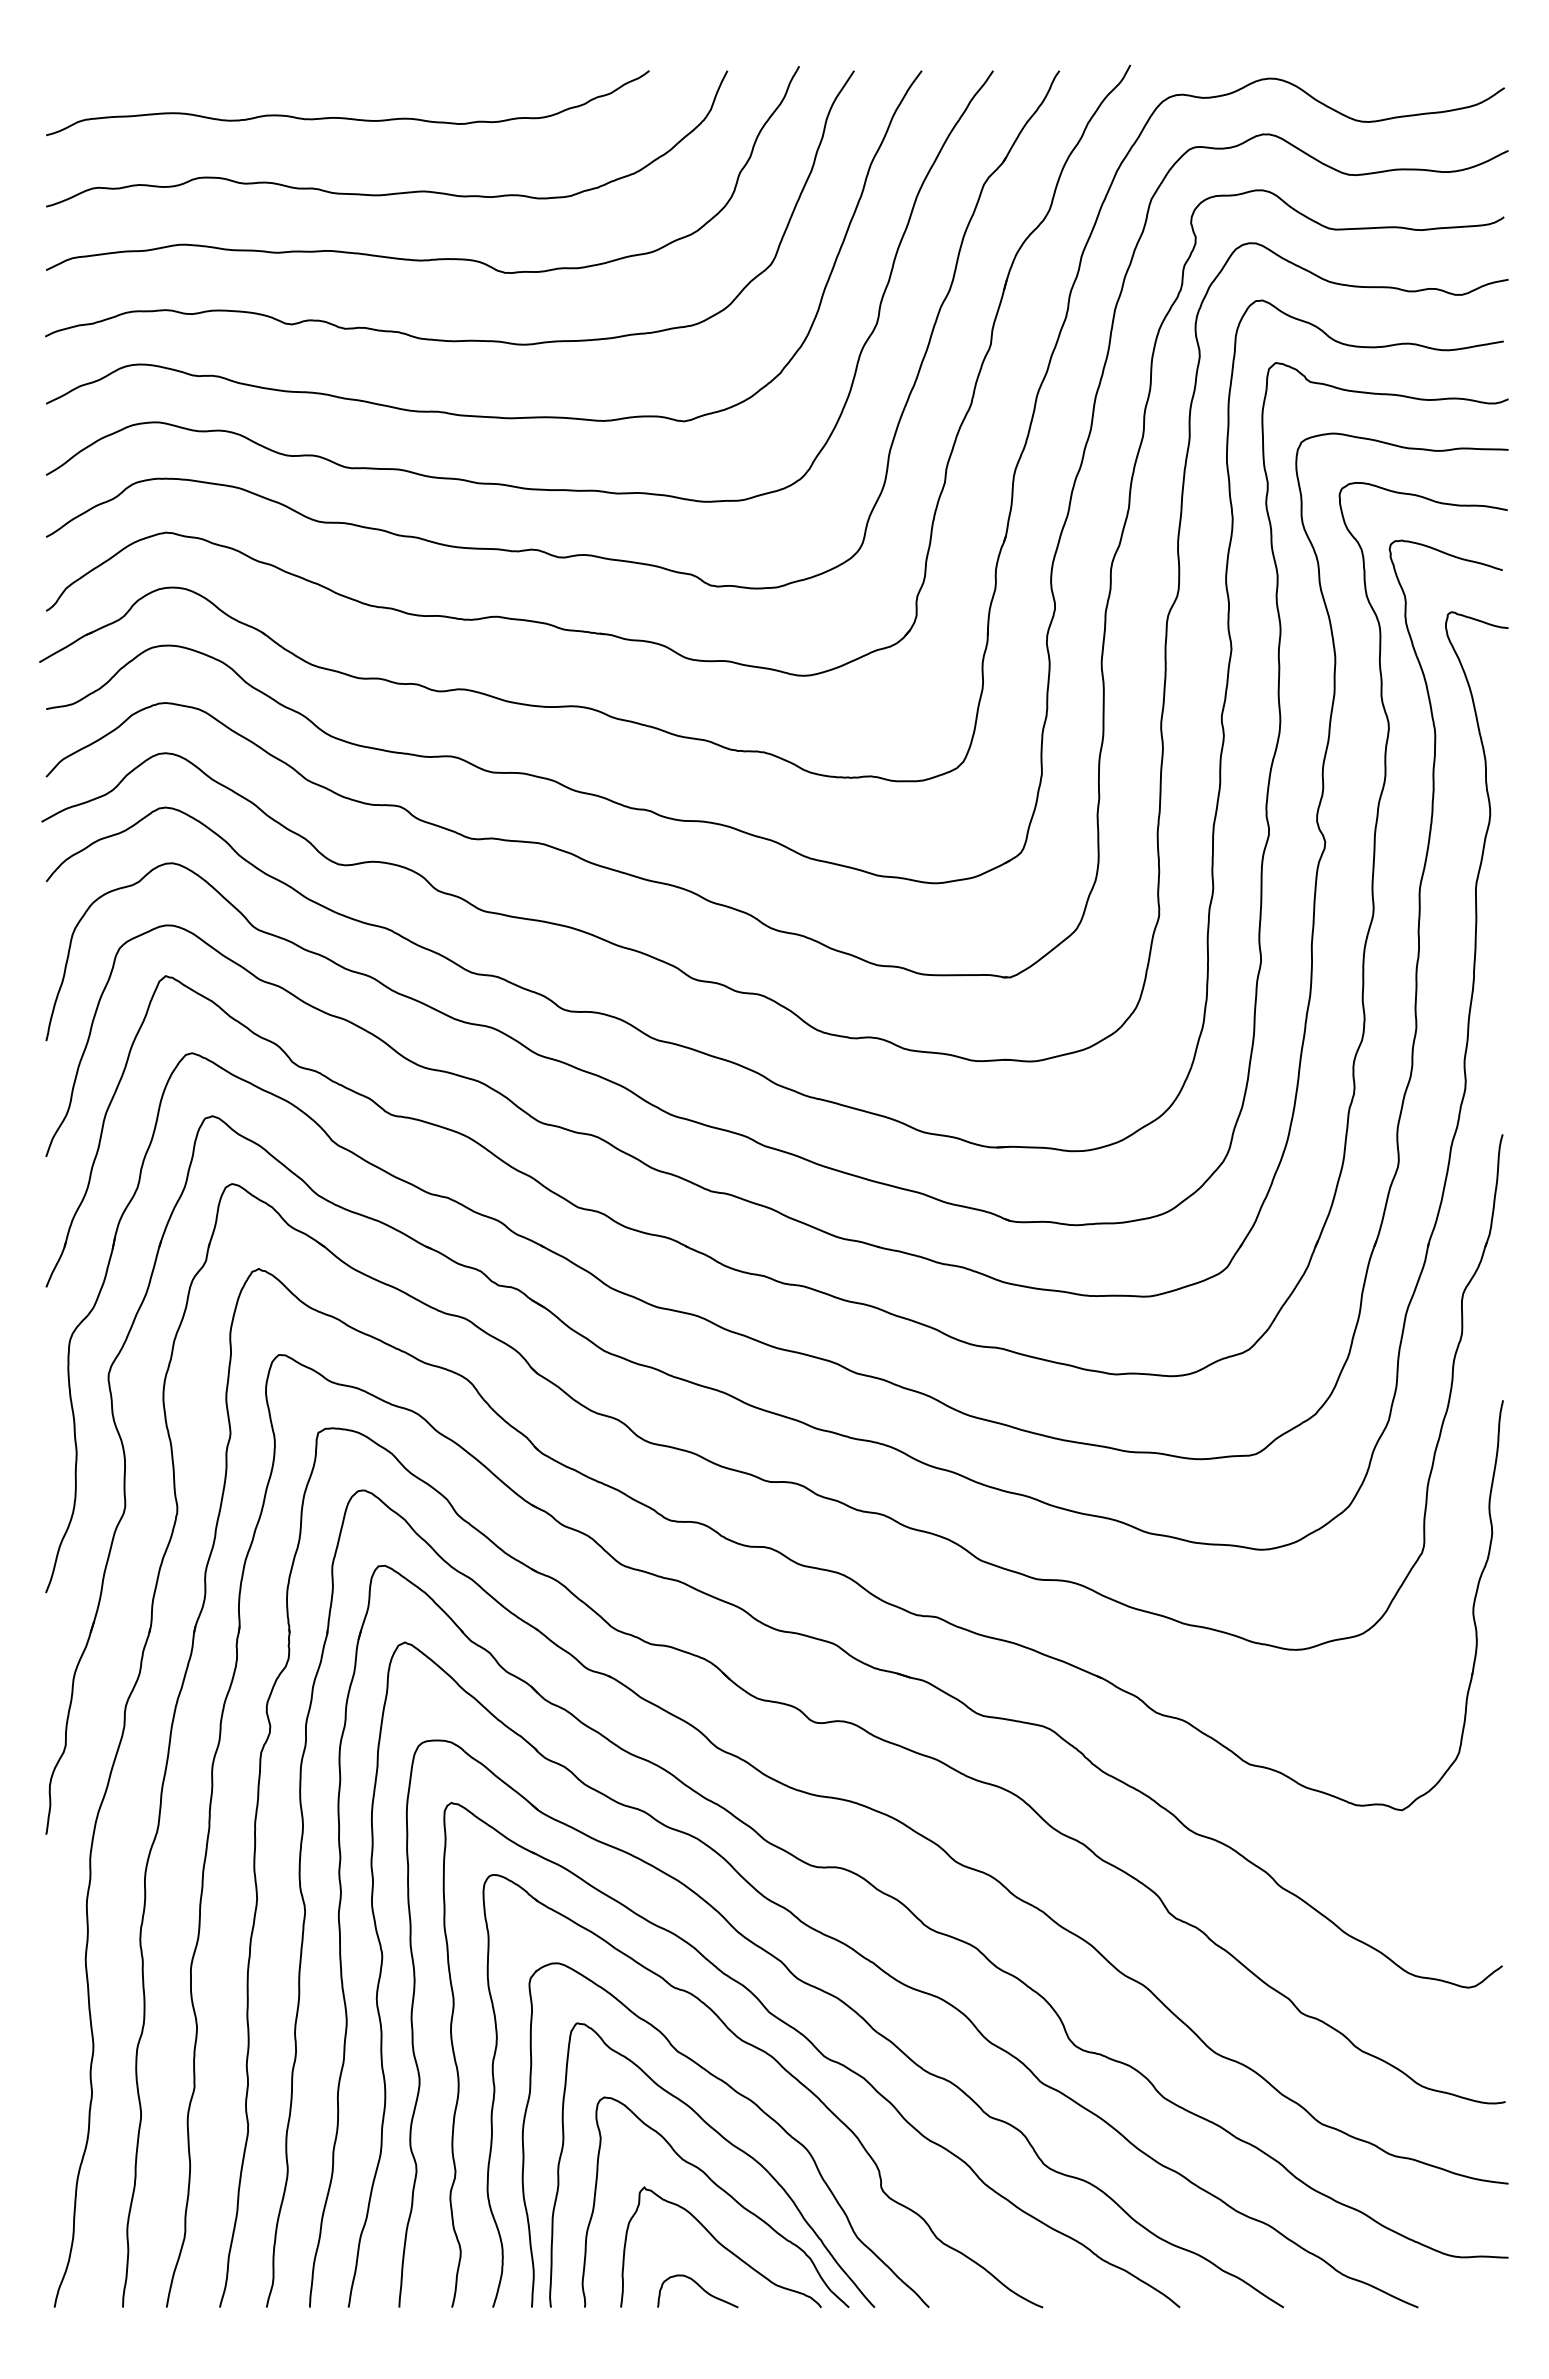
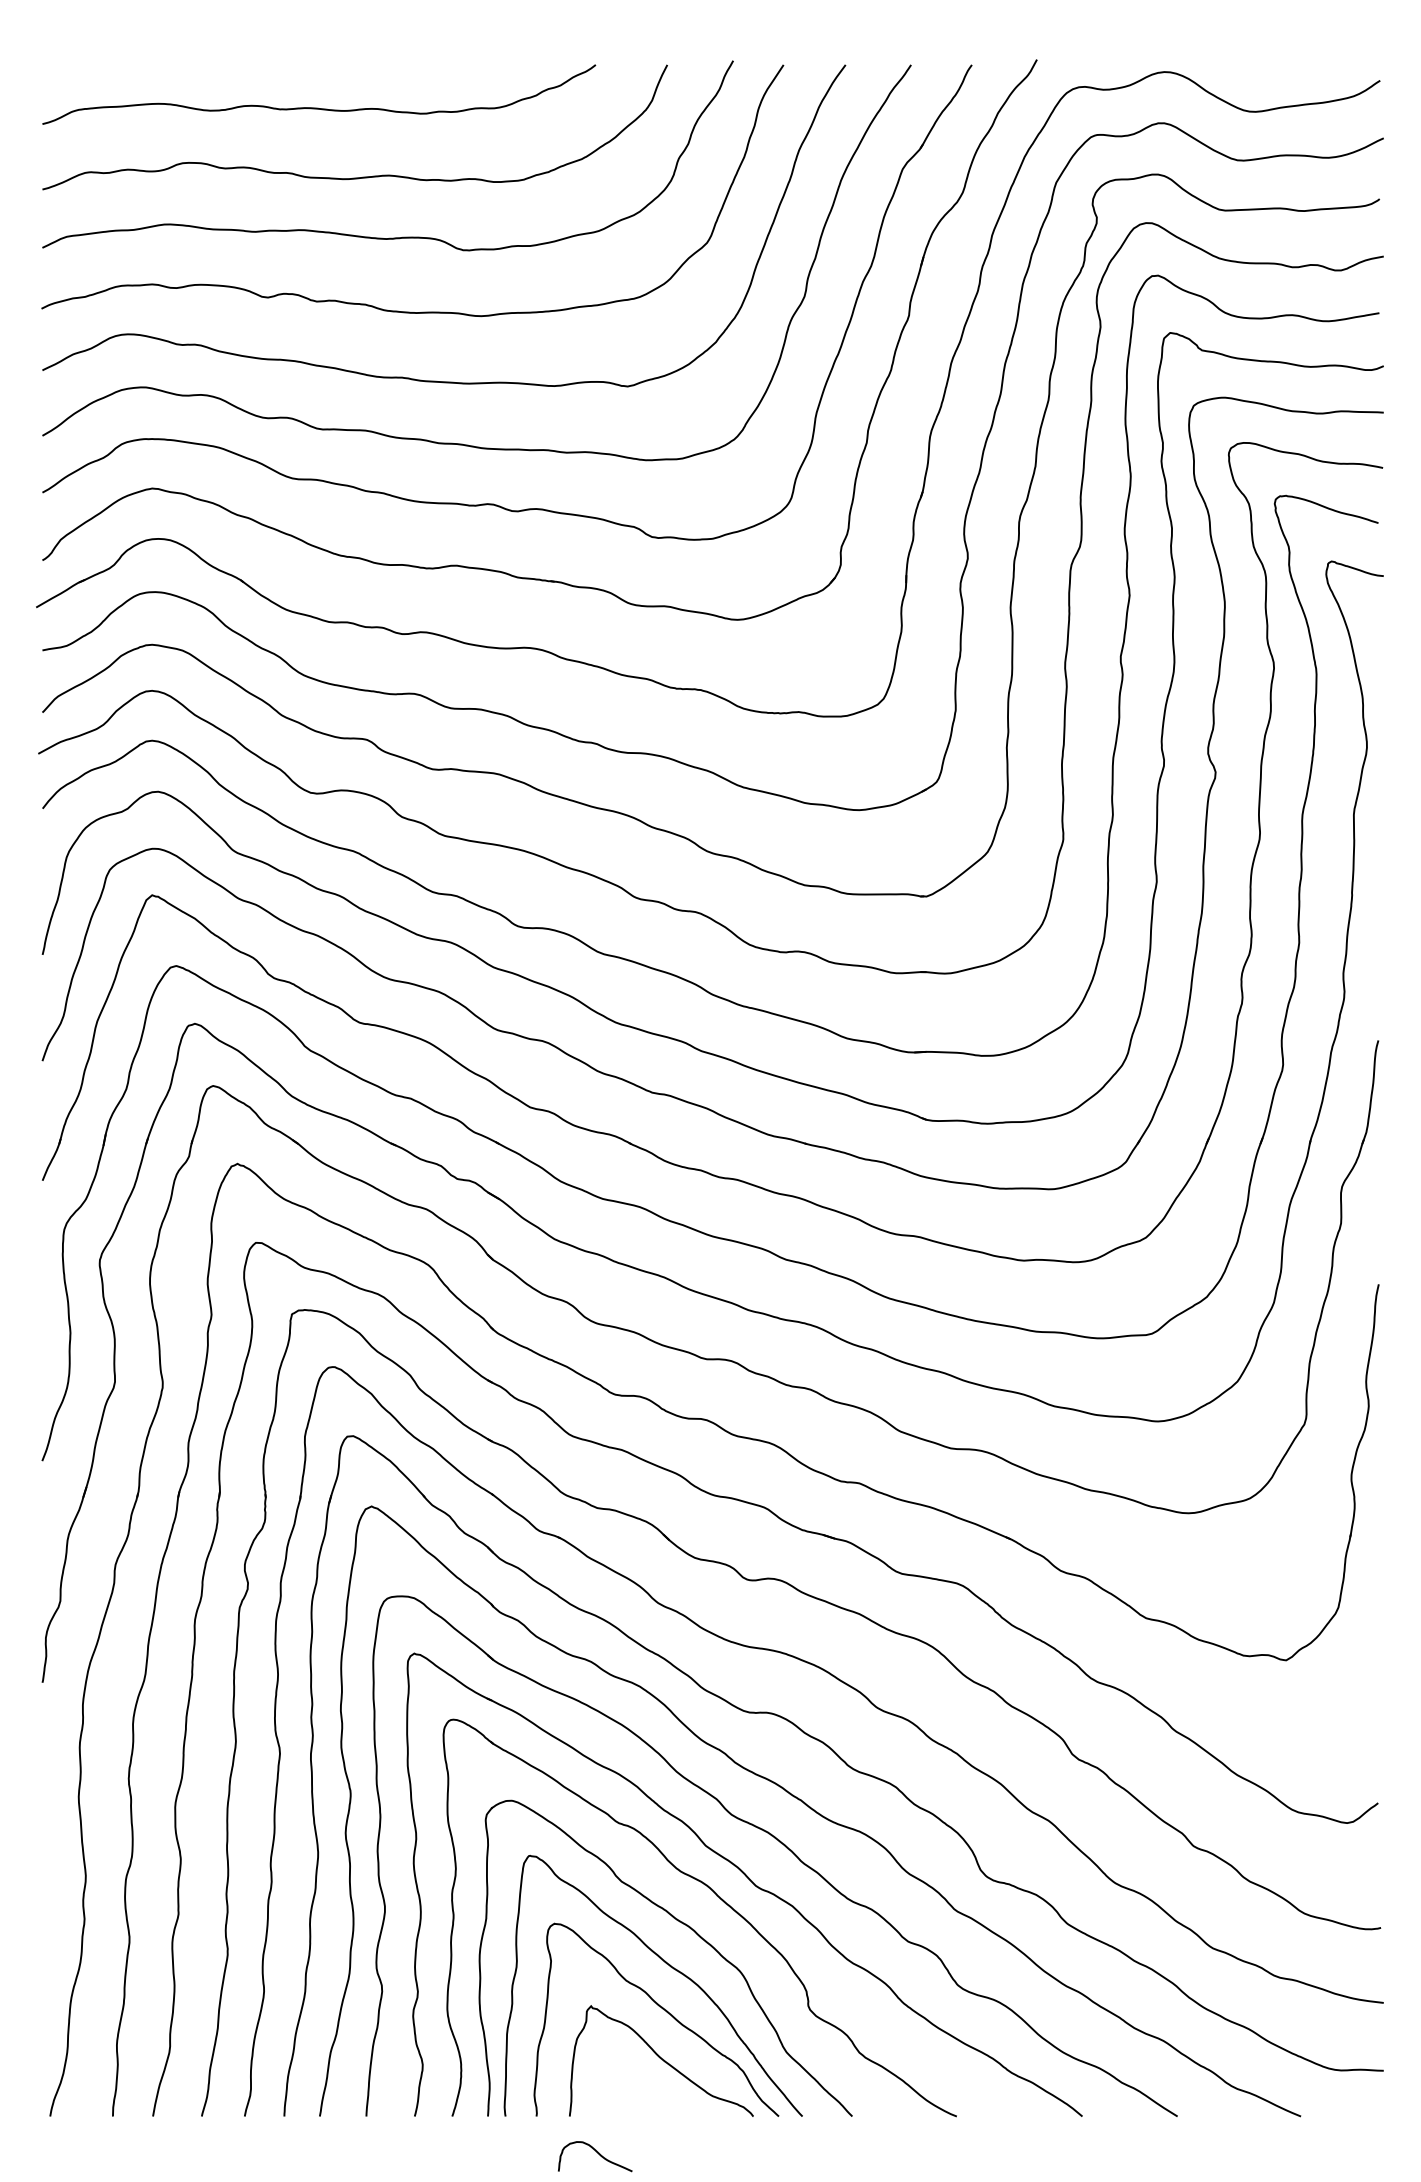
curve: (700, 2288) -> (597, 2154), moved

